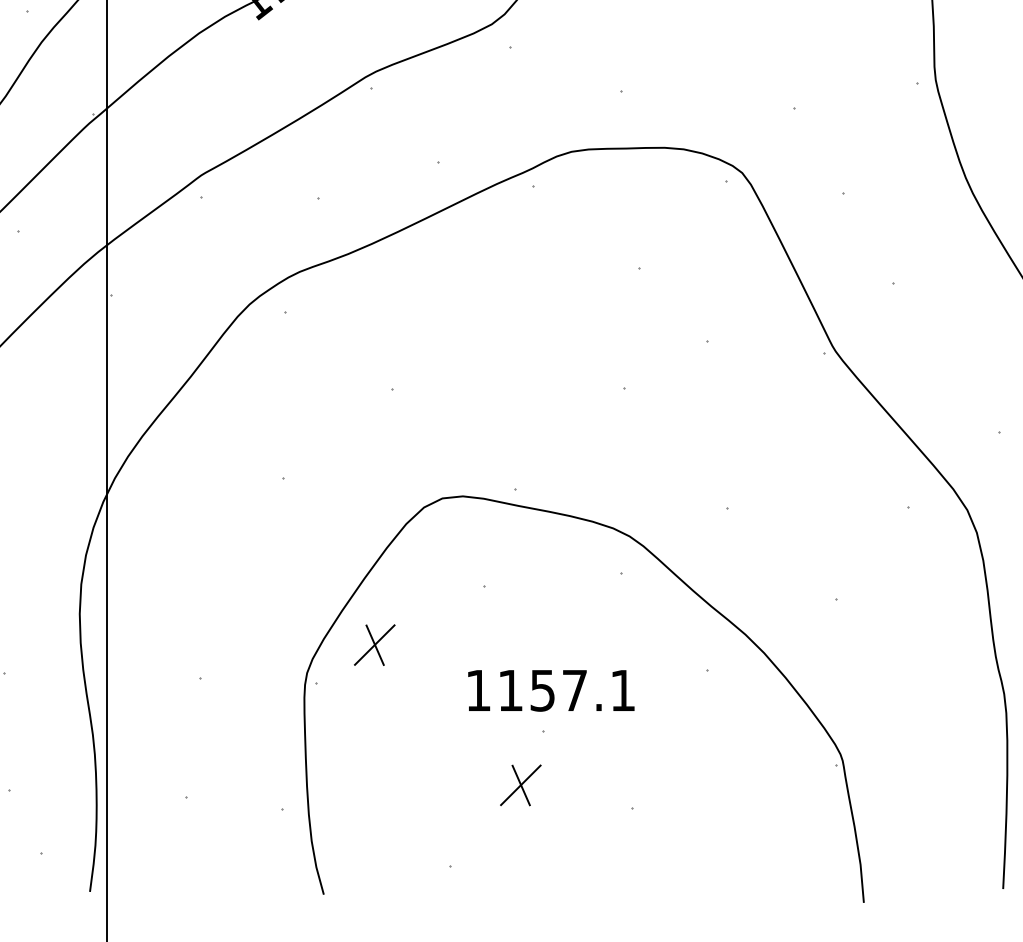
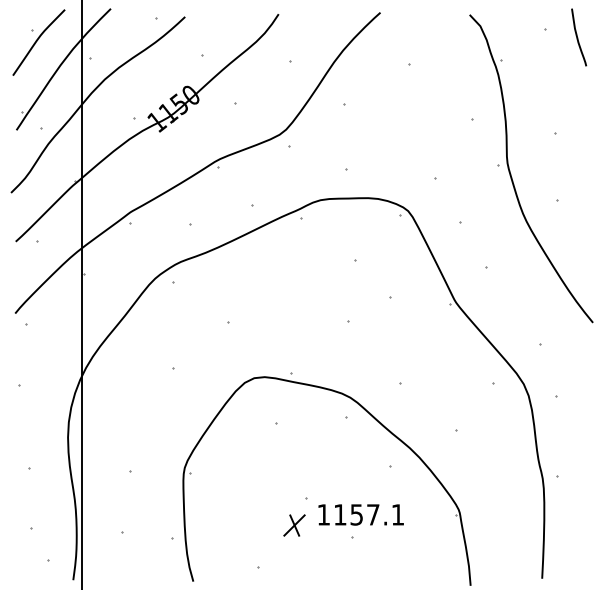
part: (374, 645) -> (219, 453), removed
text: (550, 689) -> (360, 514), moved

